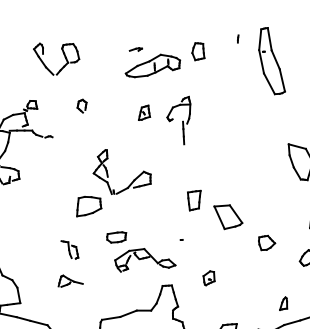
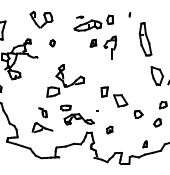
part: (271, 61) -> (145, 39), moved
part: (165, 120) -> (103, 47), moved
part: (70, 280) -> (42, 127), size x1.67

